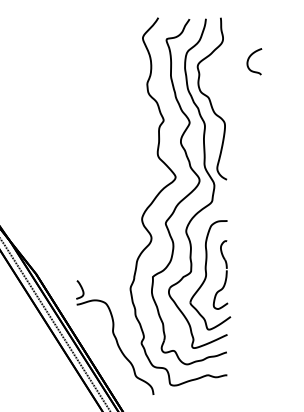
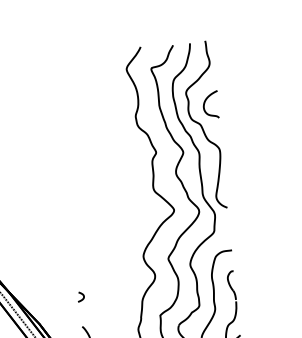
curve: (249, 59) -> (205, 103), moved
curve: (79, 250) -> (81, 295), added

